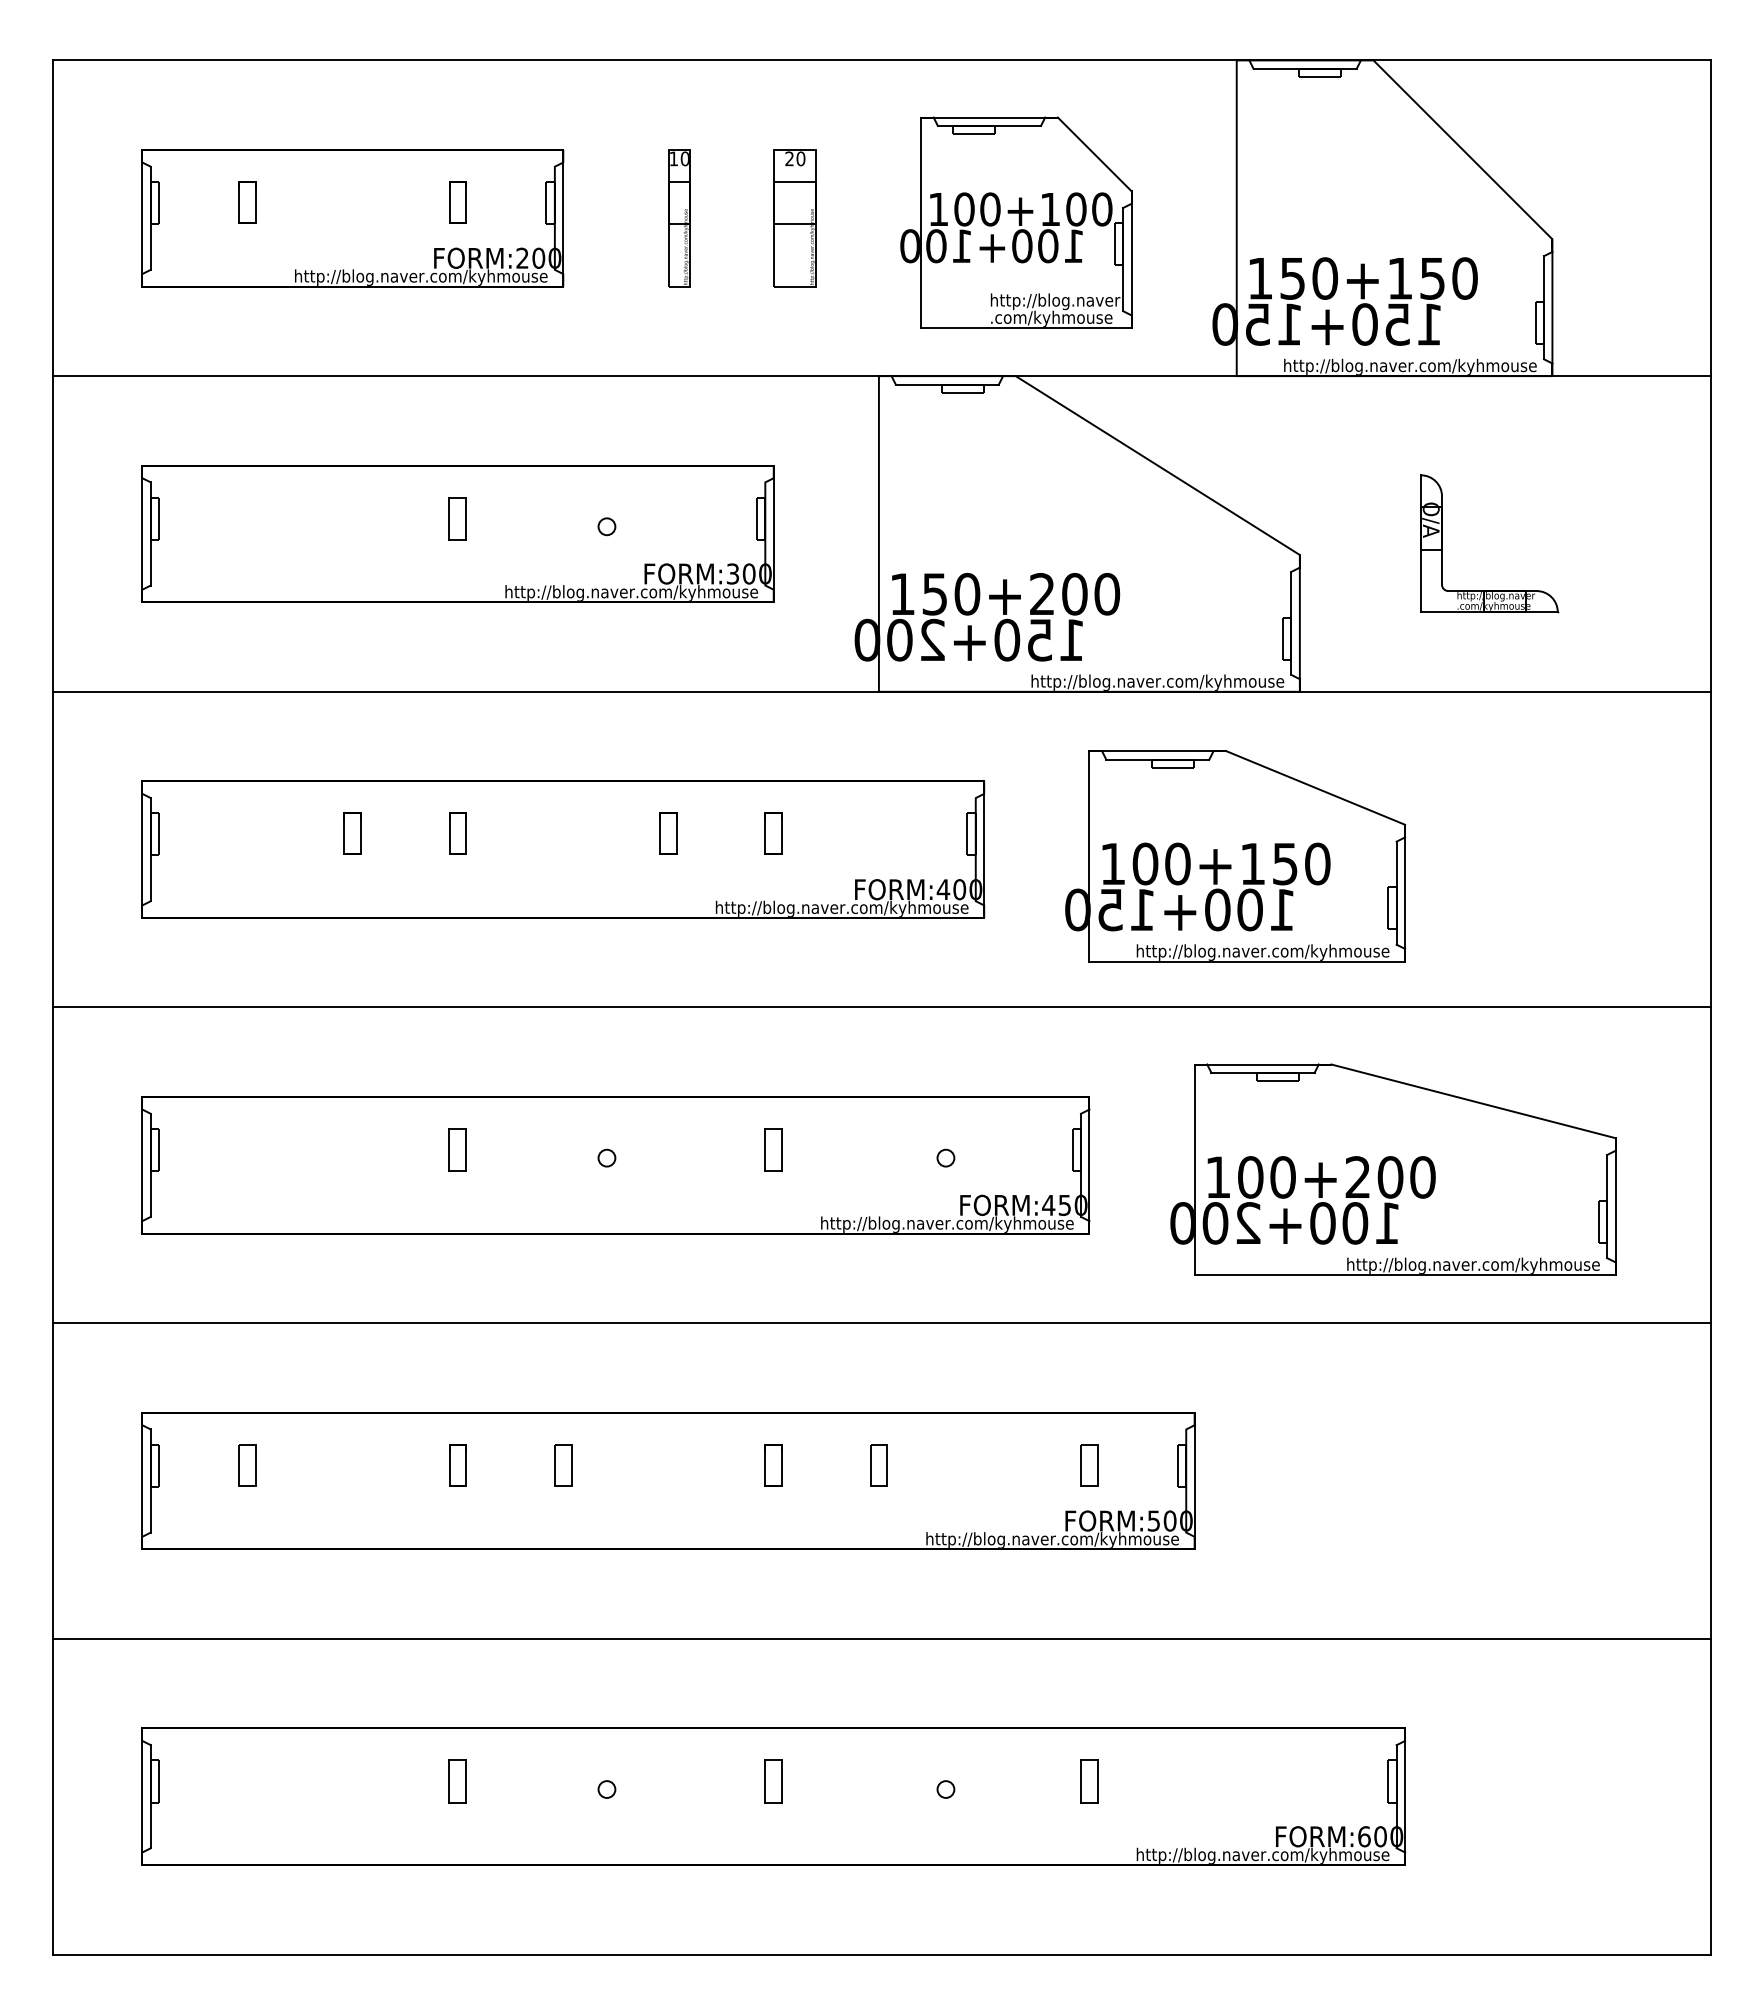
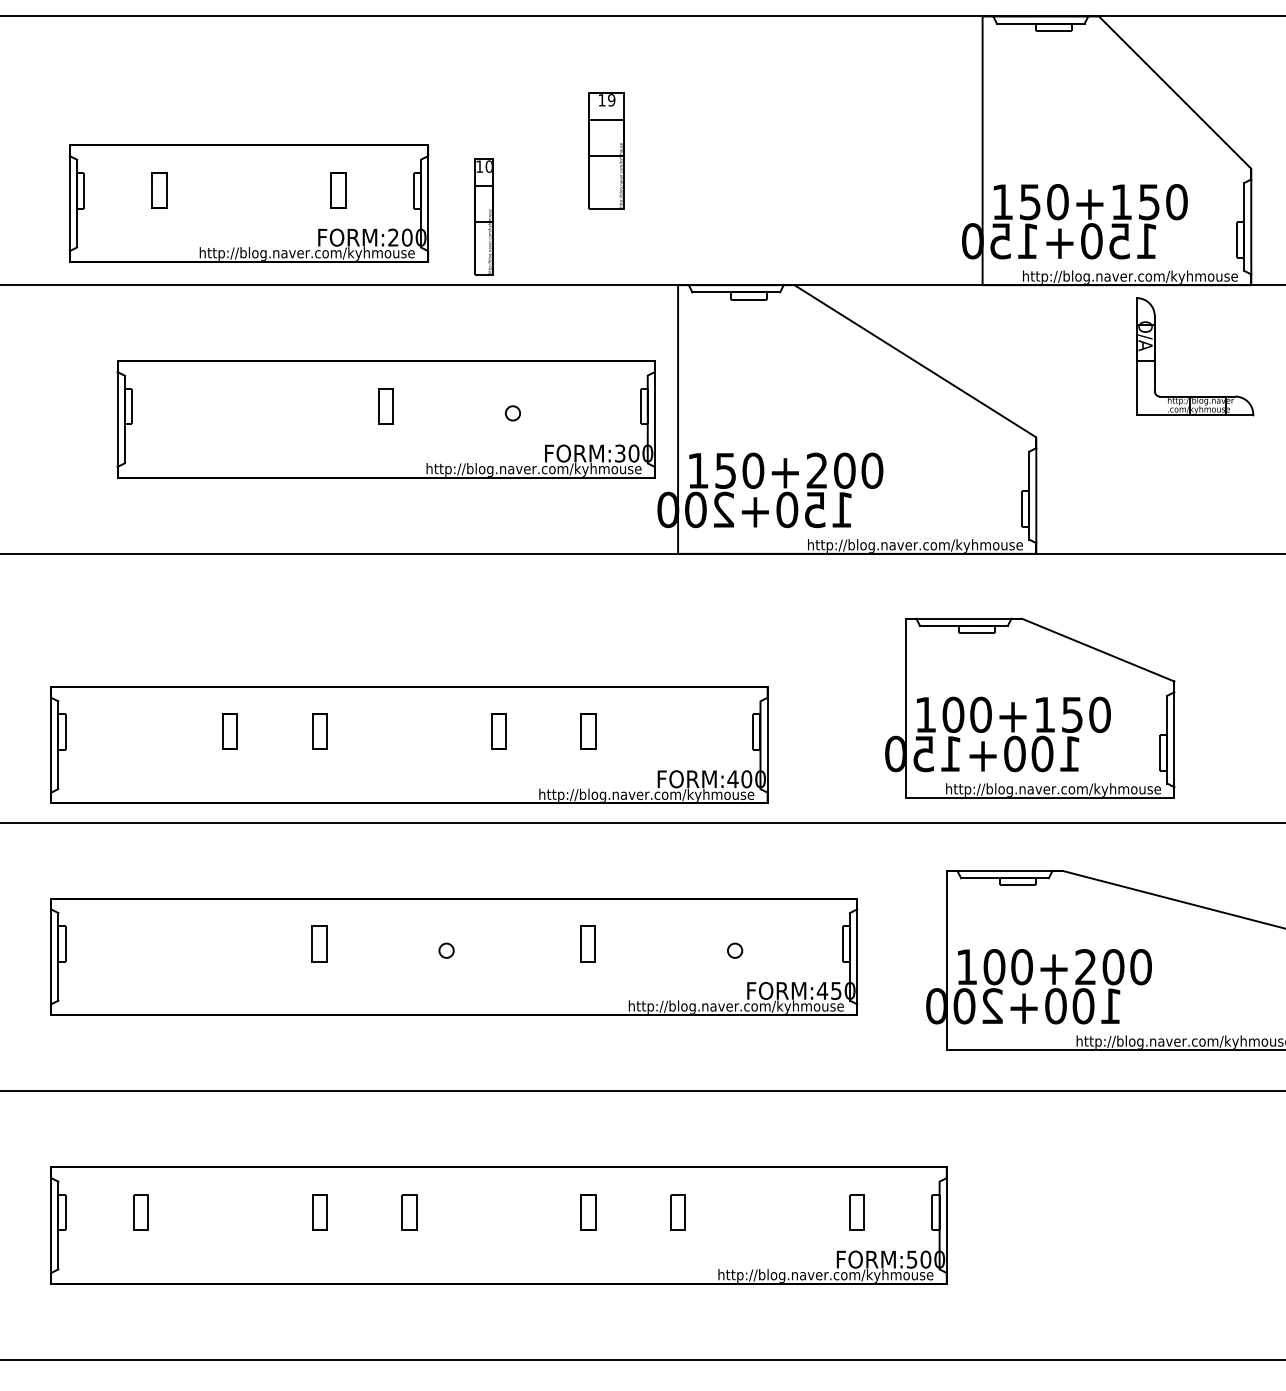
text: (795, 158) -> (607, 99), 20 -> 19
part: (352, 218) -> (248, 203), moved
part: (679, 218) -> (484, 217), moved
part: (1016, 222) -> (795, 154), removed
part: (457, 533) -> (385, 419), moved
part: (1442, 543) -> (1155, 356), moved
part: (563, 849) -> (409, 745), moved
part: (1235, 856) -> (1030, 708), moved

